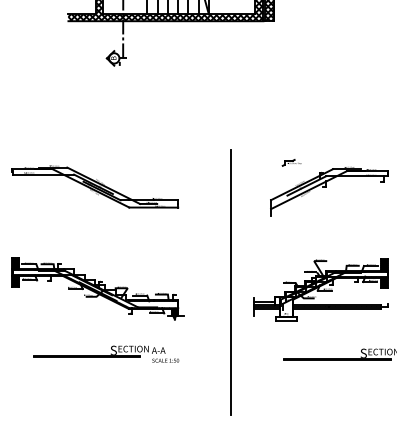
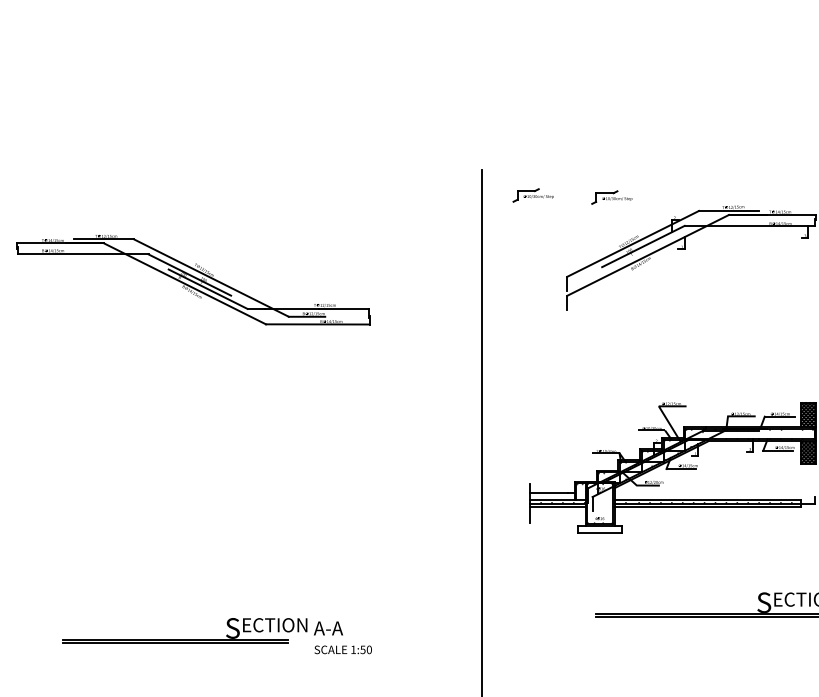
part: (254, 161) -> (532, 194), added
part: (95, 186) -> (194, 279), moved
part: (97, 288) -> (198, 464), removed
part: (106, 353) -> (217, 634), moved

